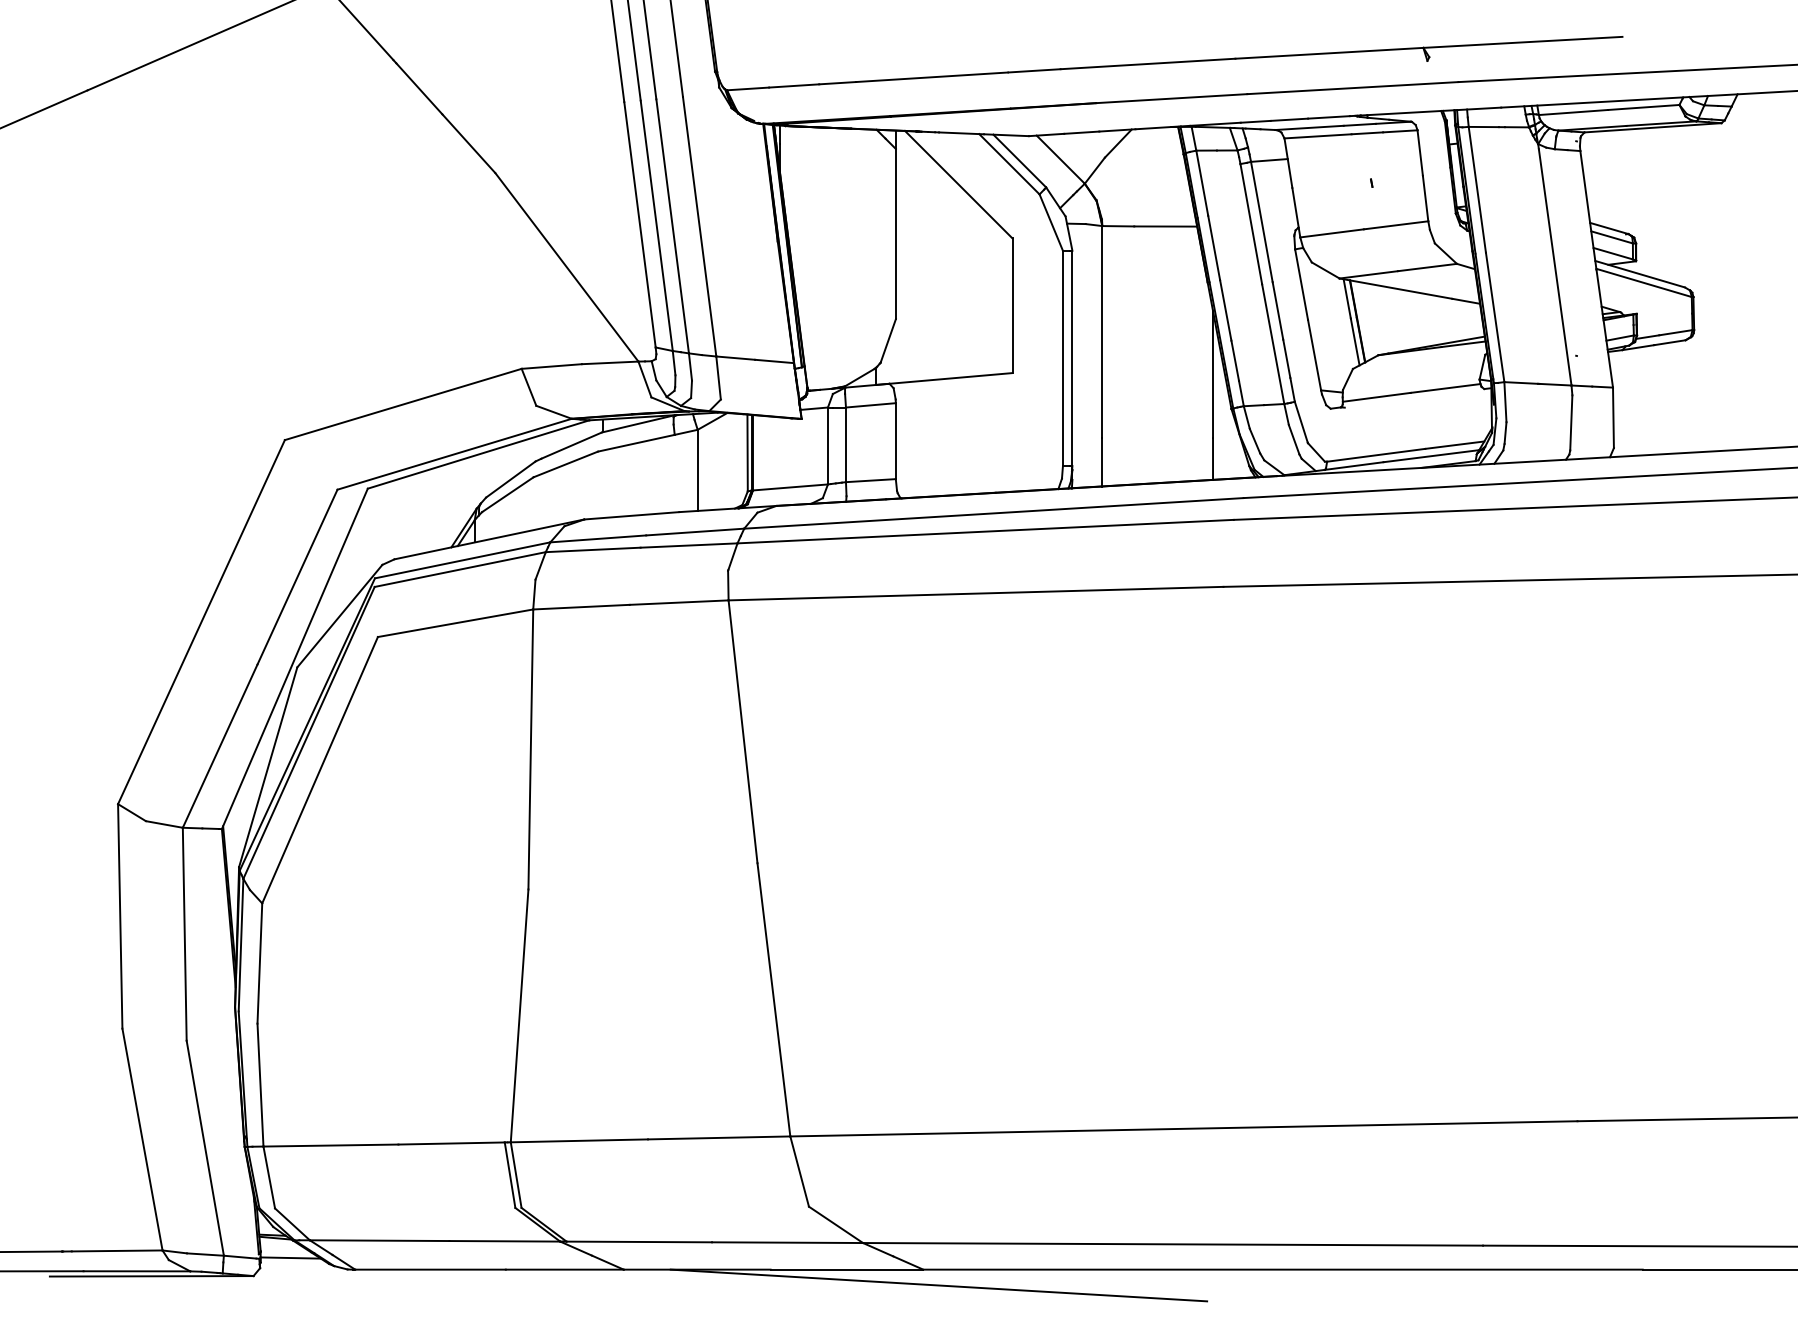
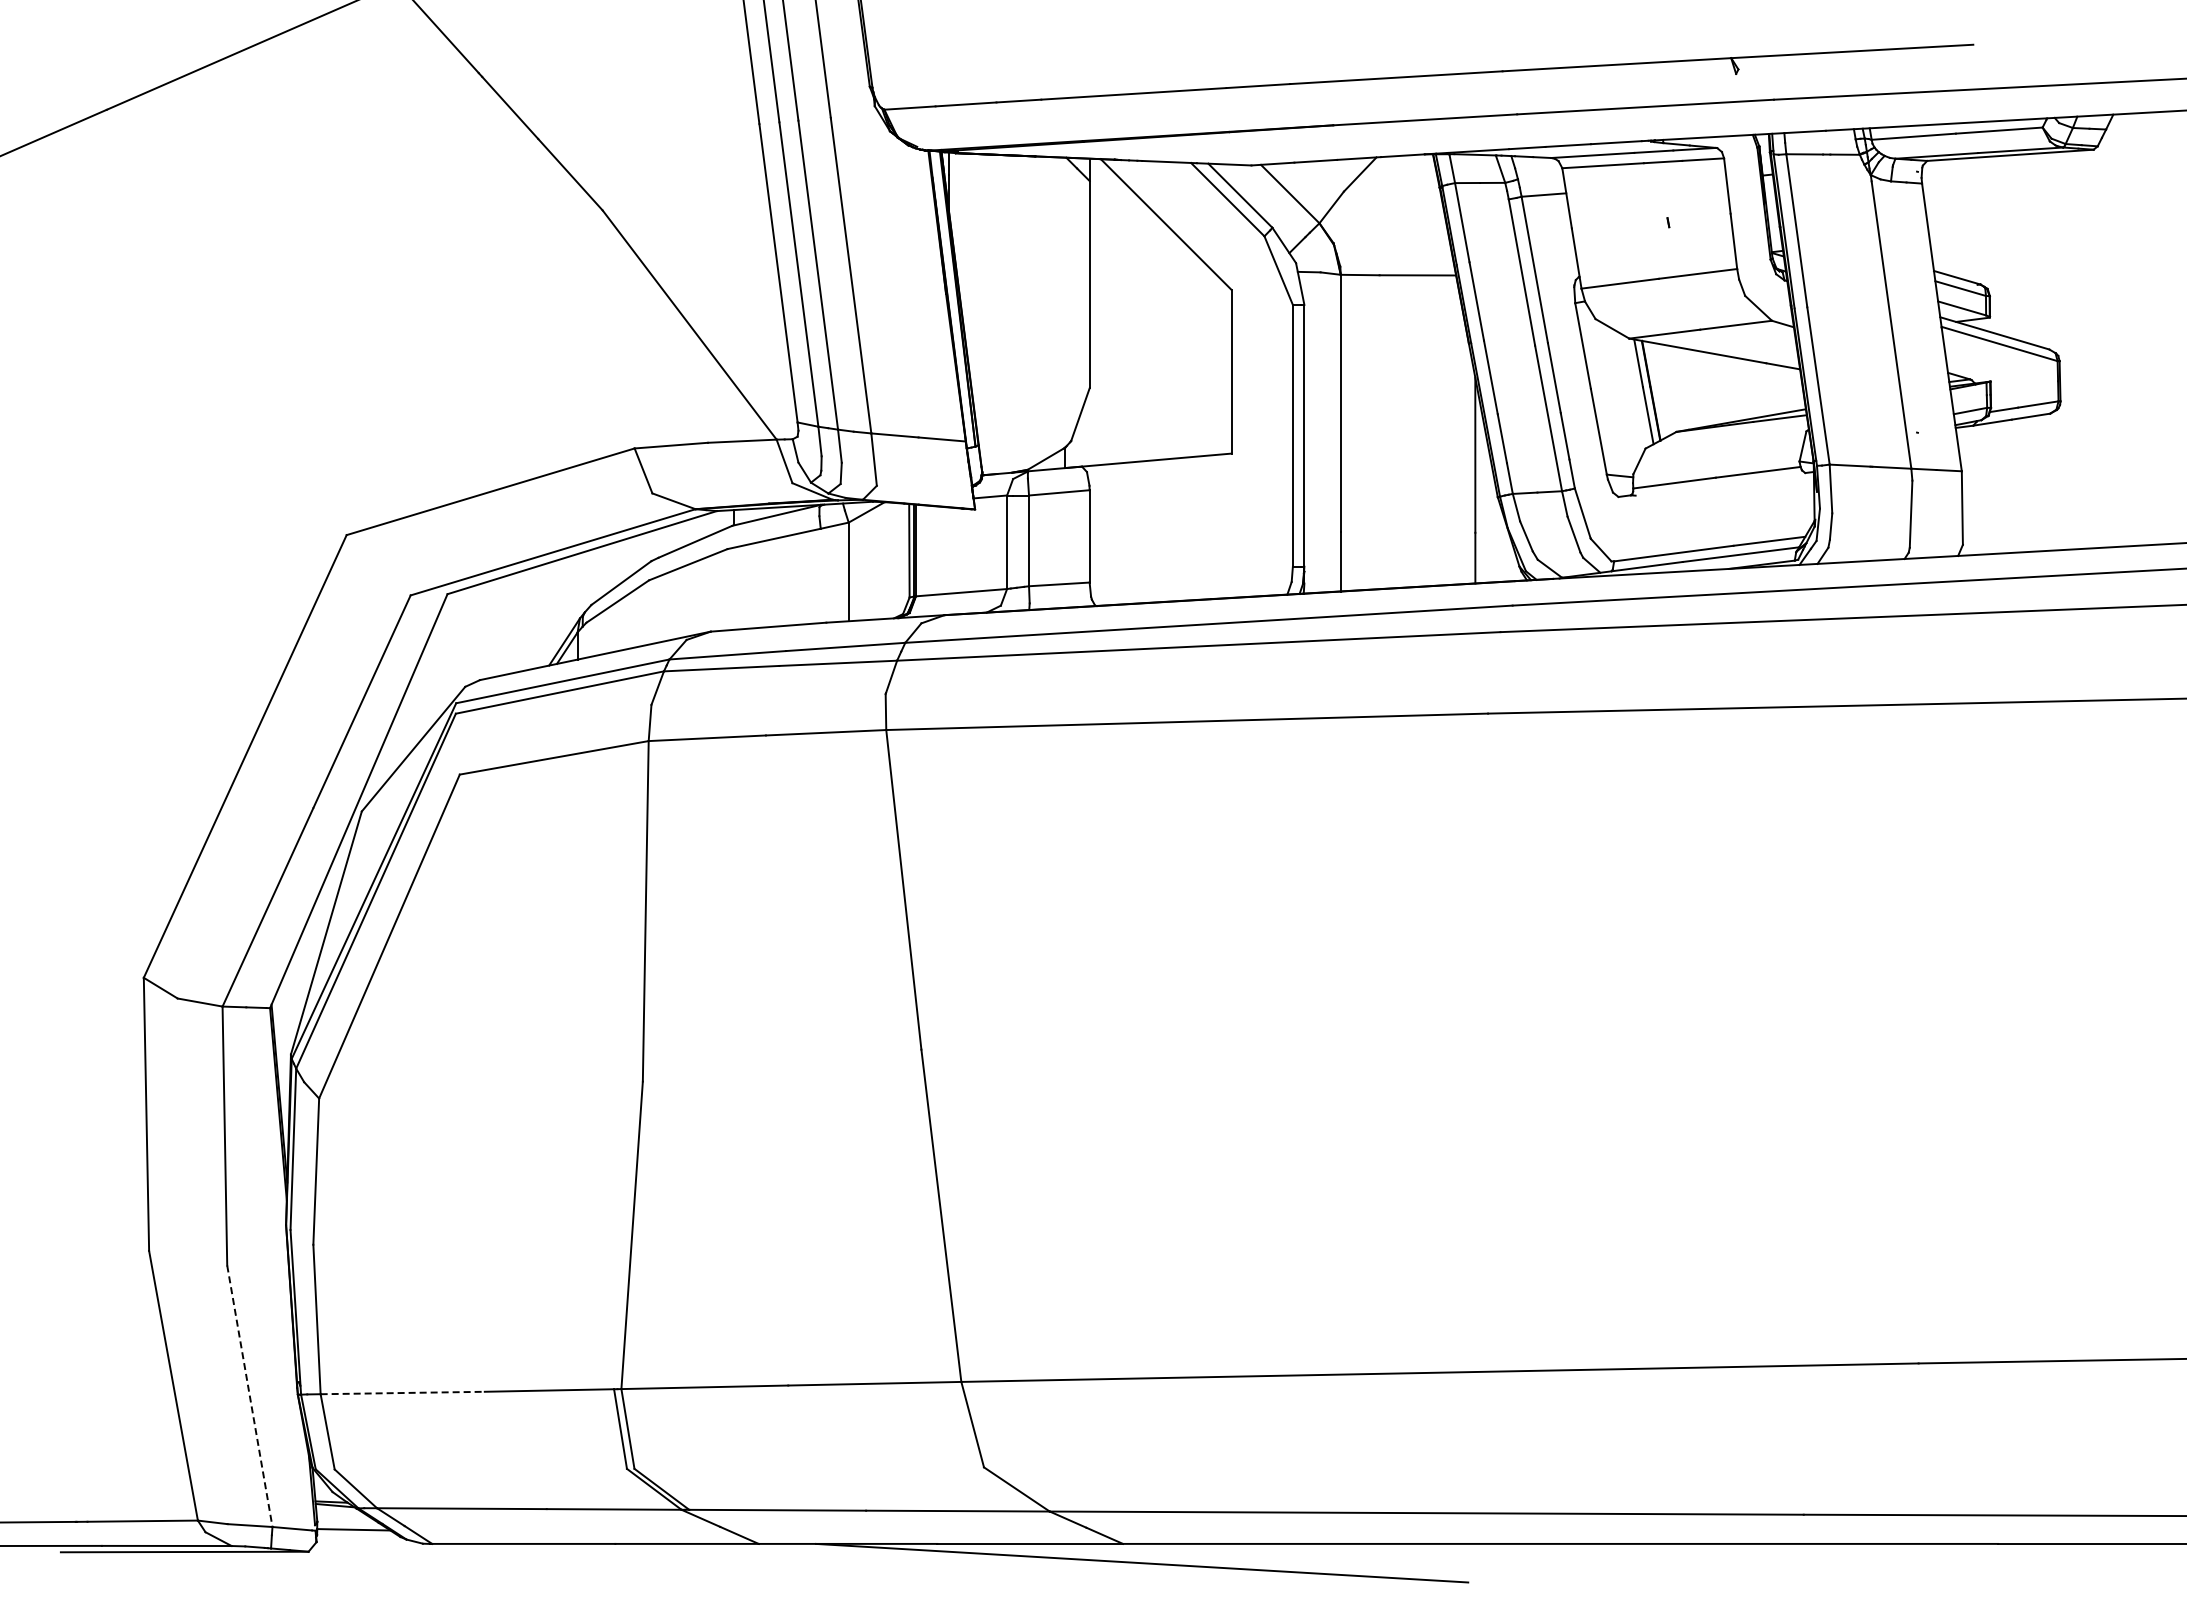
line: (331, 1145) -> (403, 1393), solid -> dashed
line: (204, 1148) -> (249, 1396), solid -> dashed

